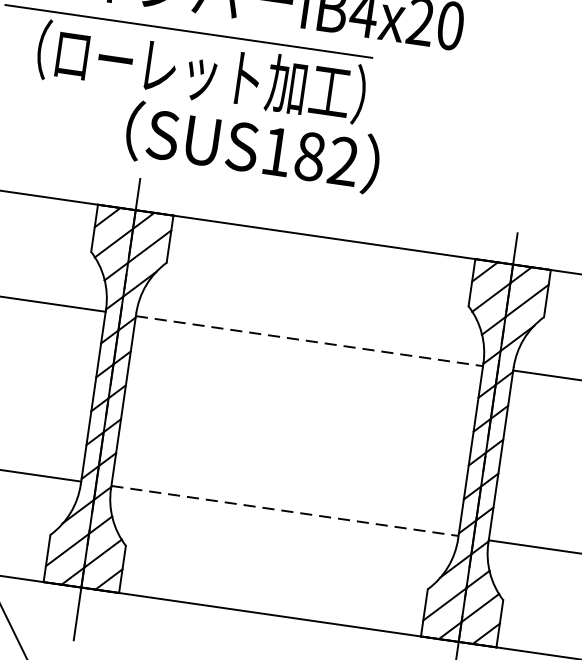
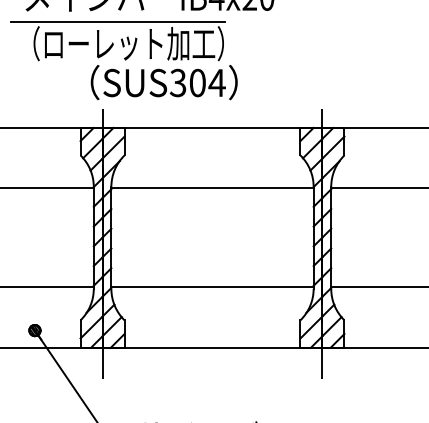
text: (309, 155) -> (197, 82), SUS182 -> SUS304
line: (311, 341) -> (213, 188), dashed -> solid
line: (286, 511) -> (213, 287), dashed -> solid

